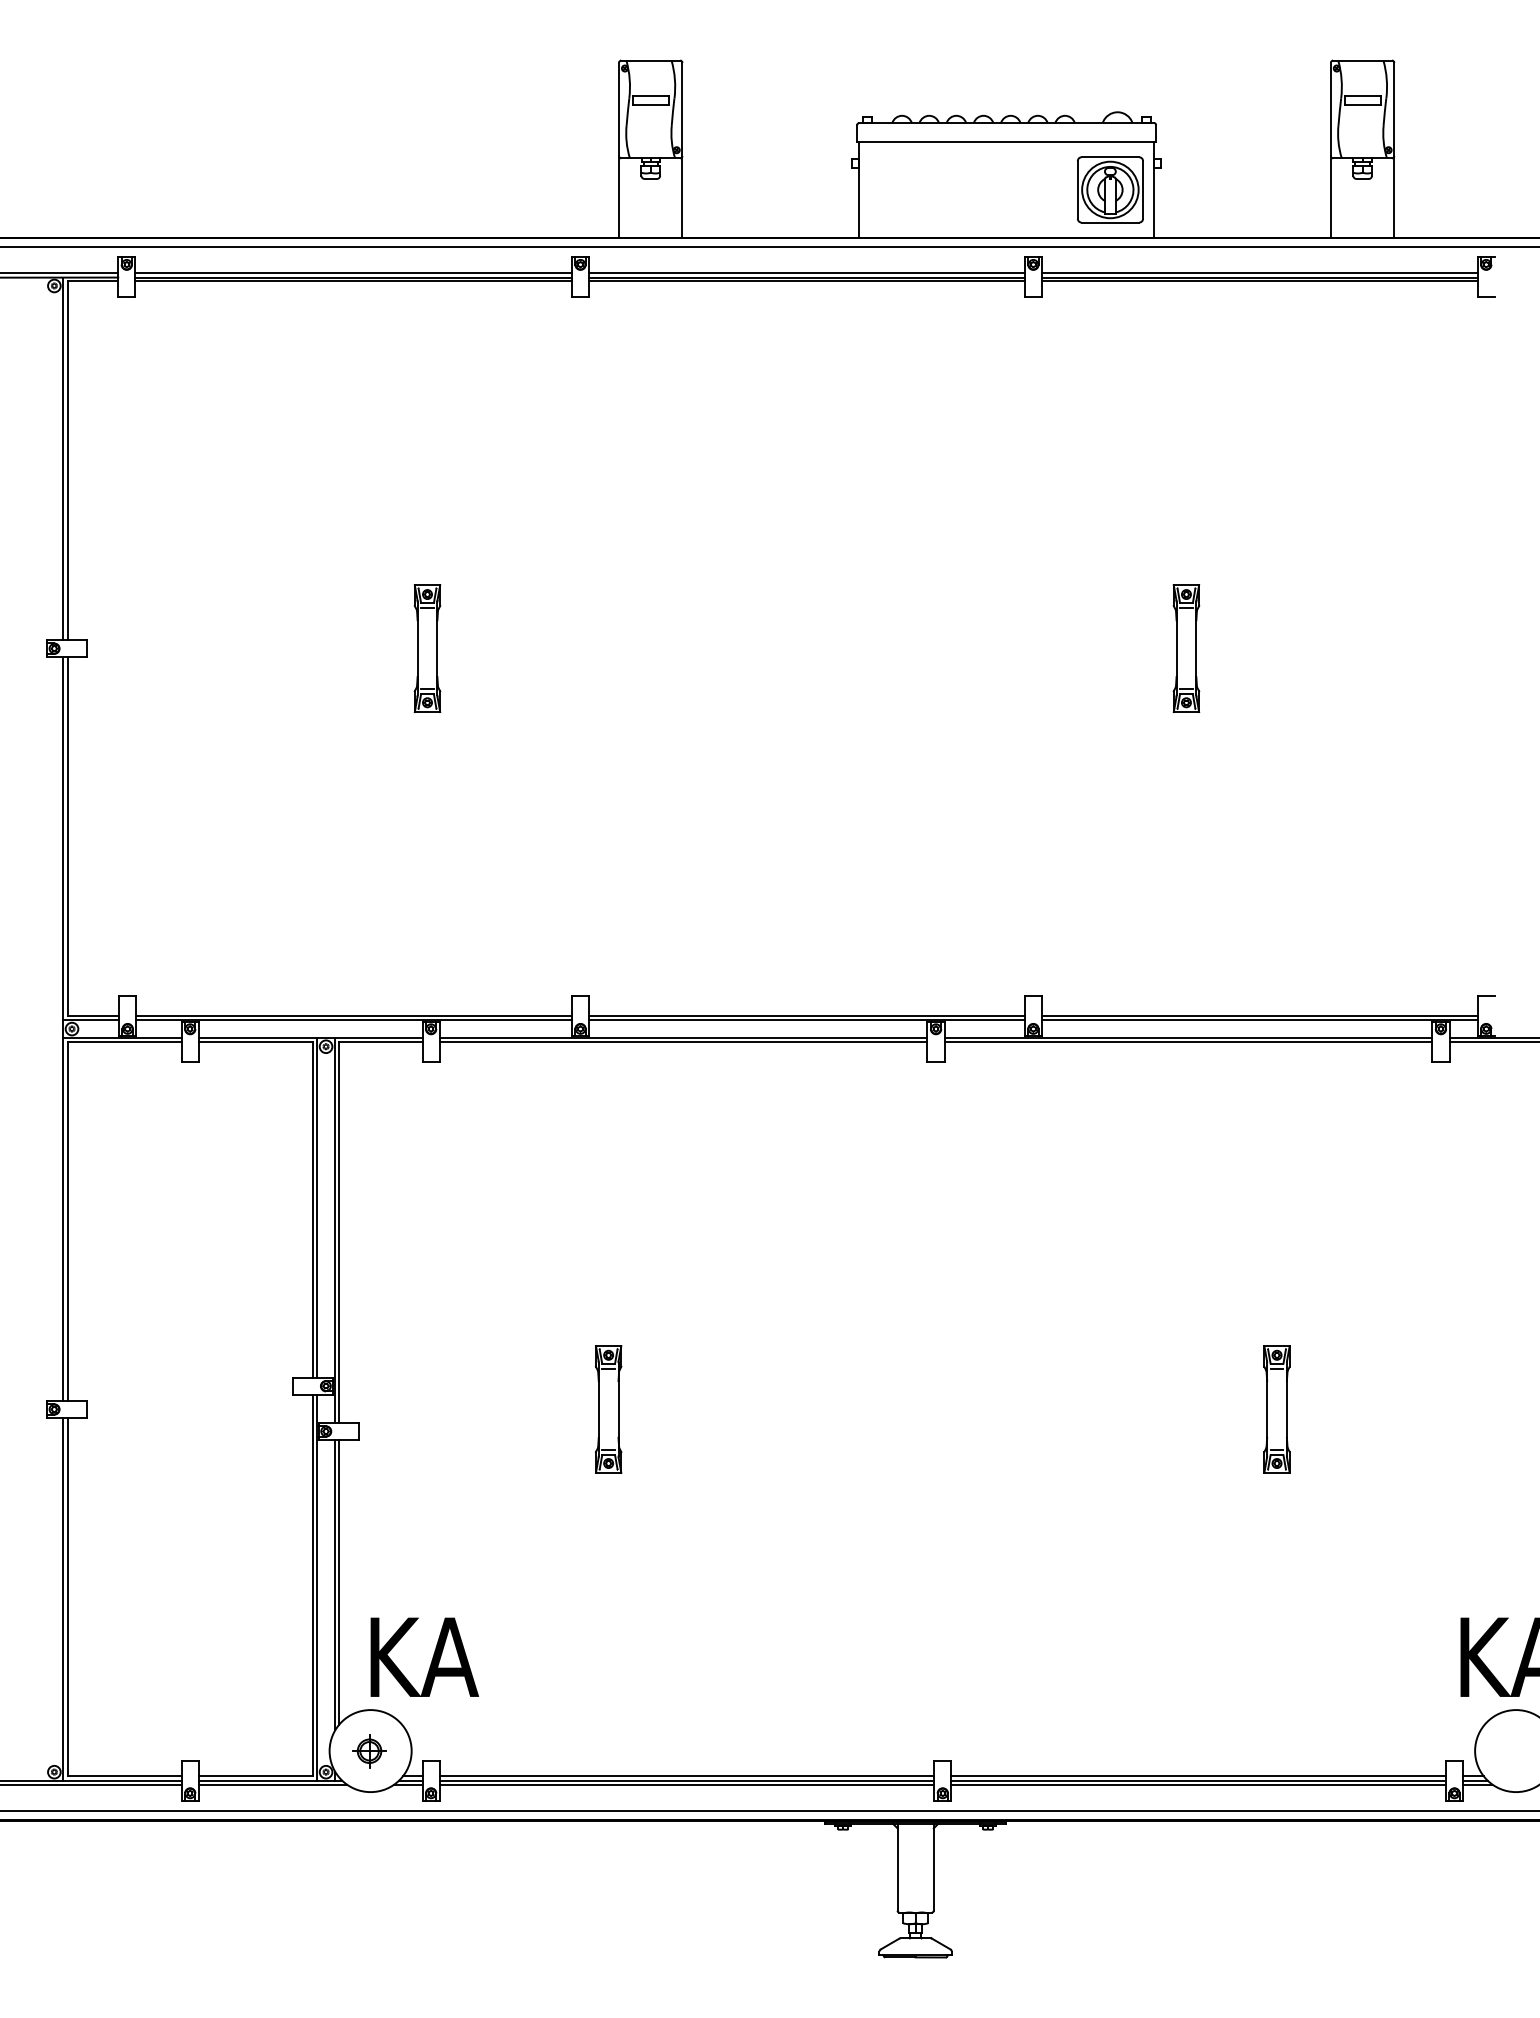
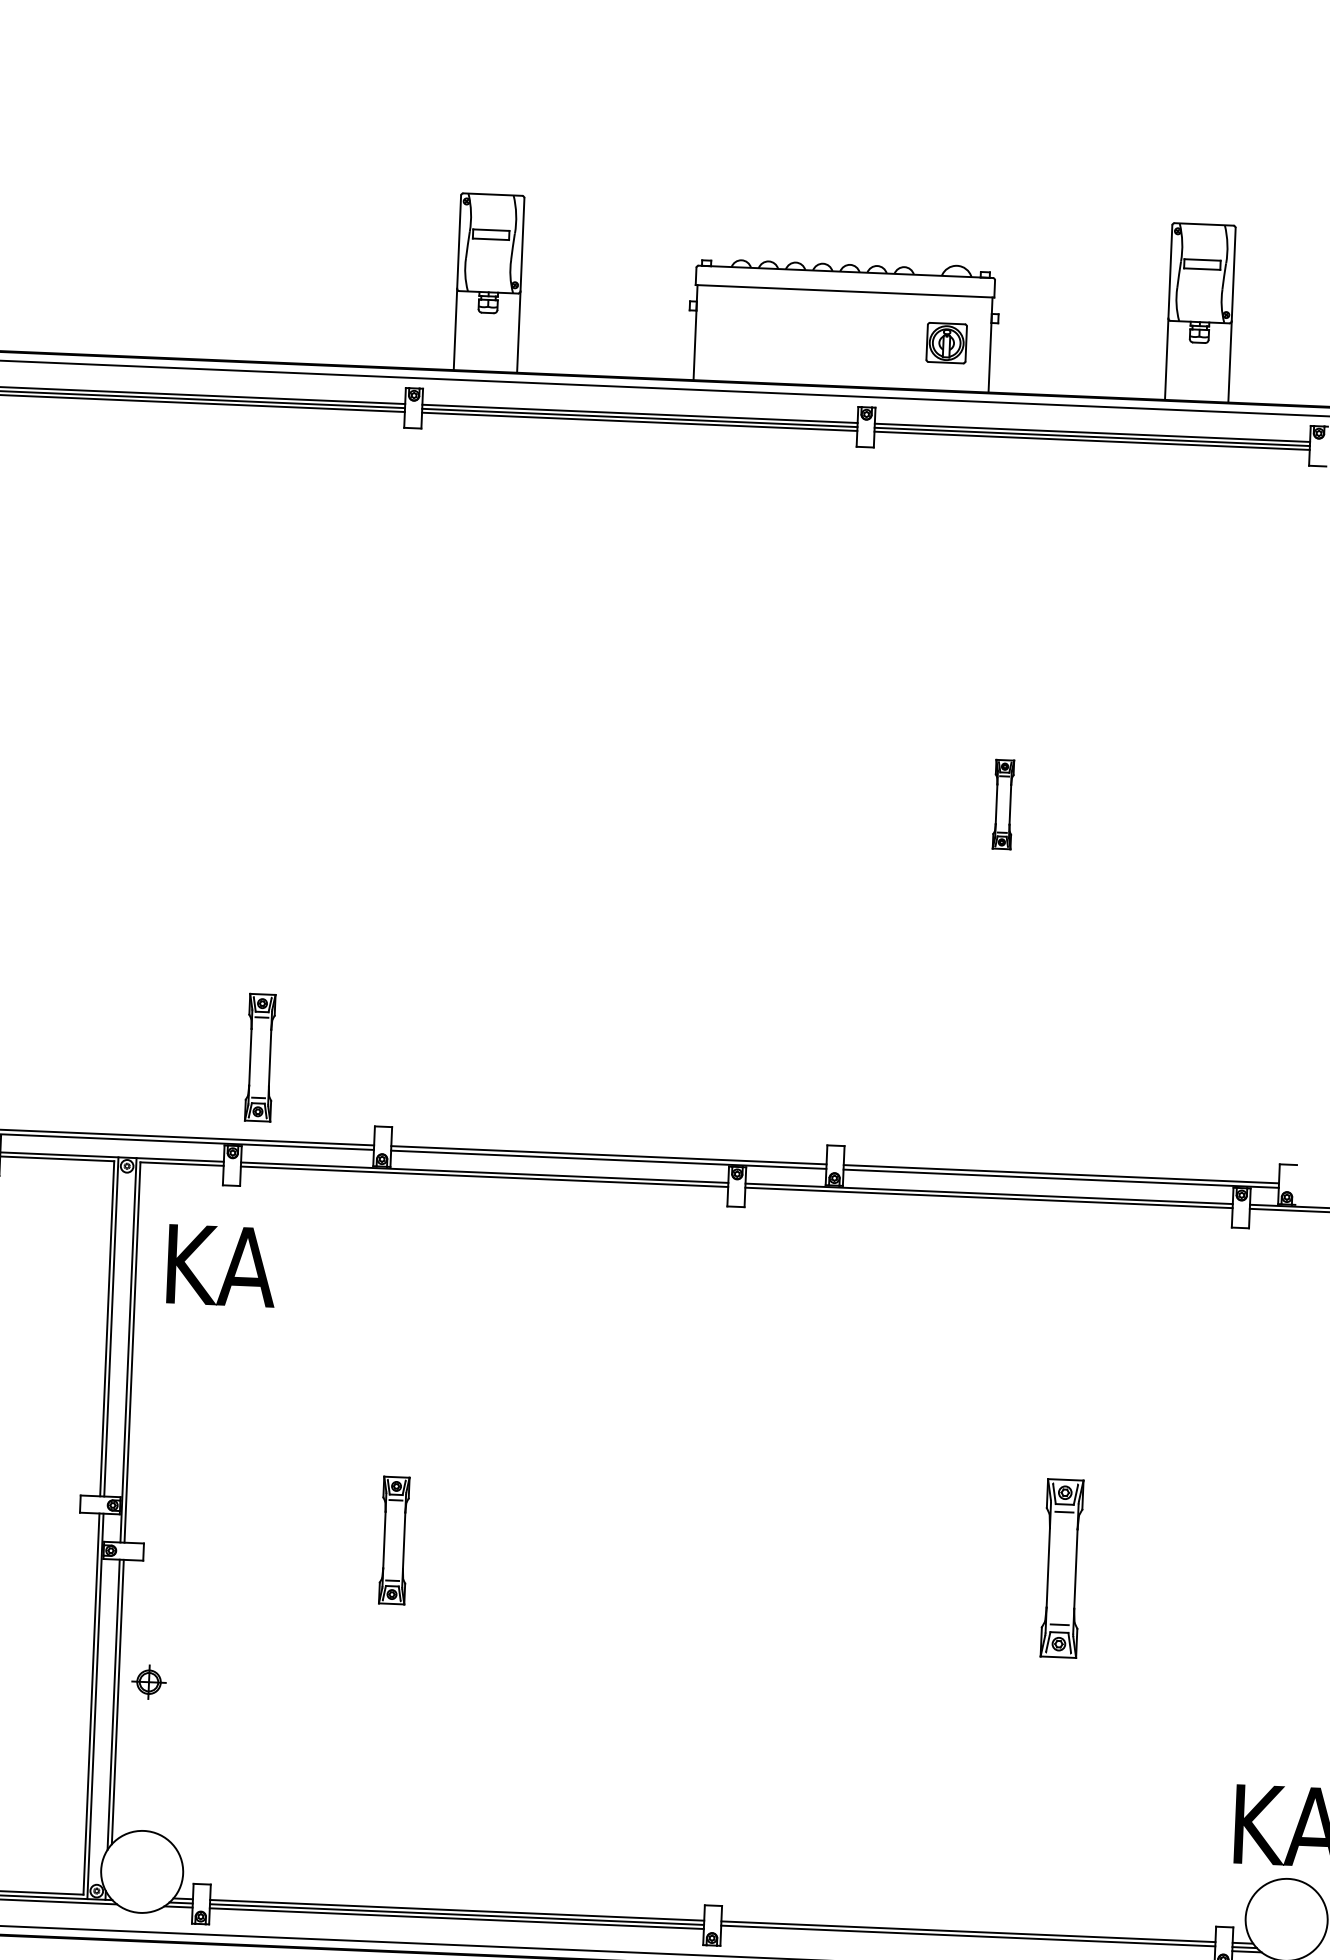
part: (1110, 189) -> (946, 342), size x0.6
part: (427, 648) -> (260, 1057), moved
part: (1186, 648) -> (1003, 804), size x0.7
part: (1276, 1409) -> (1061, 1568), size x1.4
text: (424, 1656) -> (221, 1265), moved
part: (369, 1751) -> (148, 1682), moved
line: (1198, 1784) -> (967, 1939), removed

